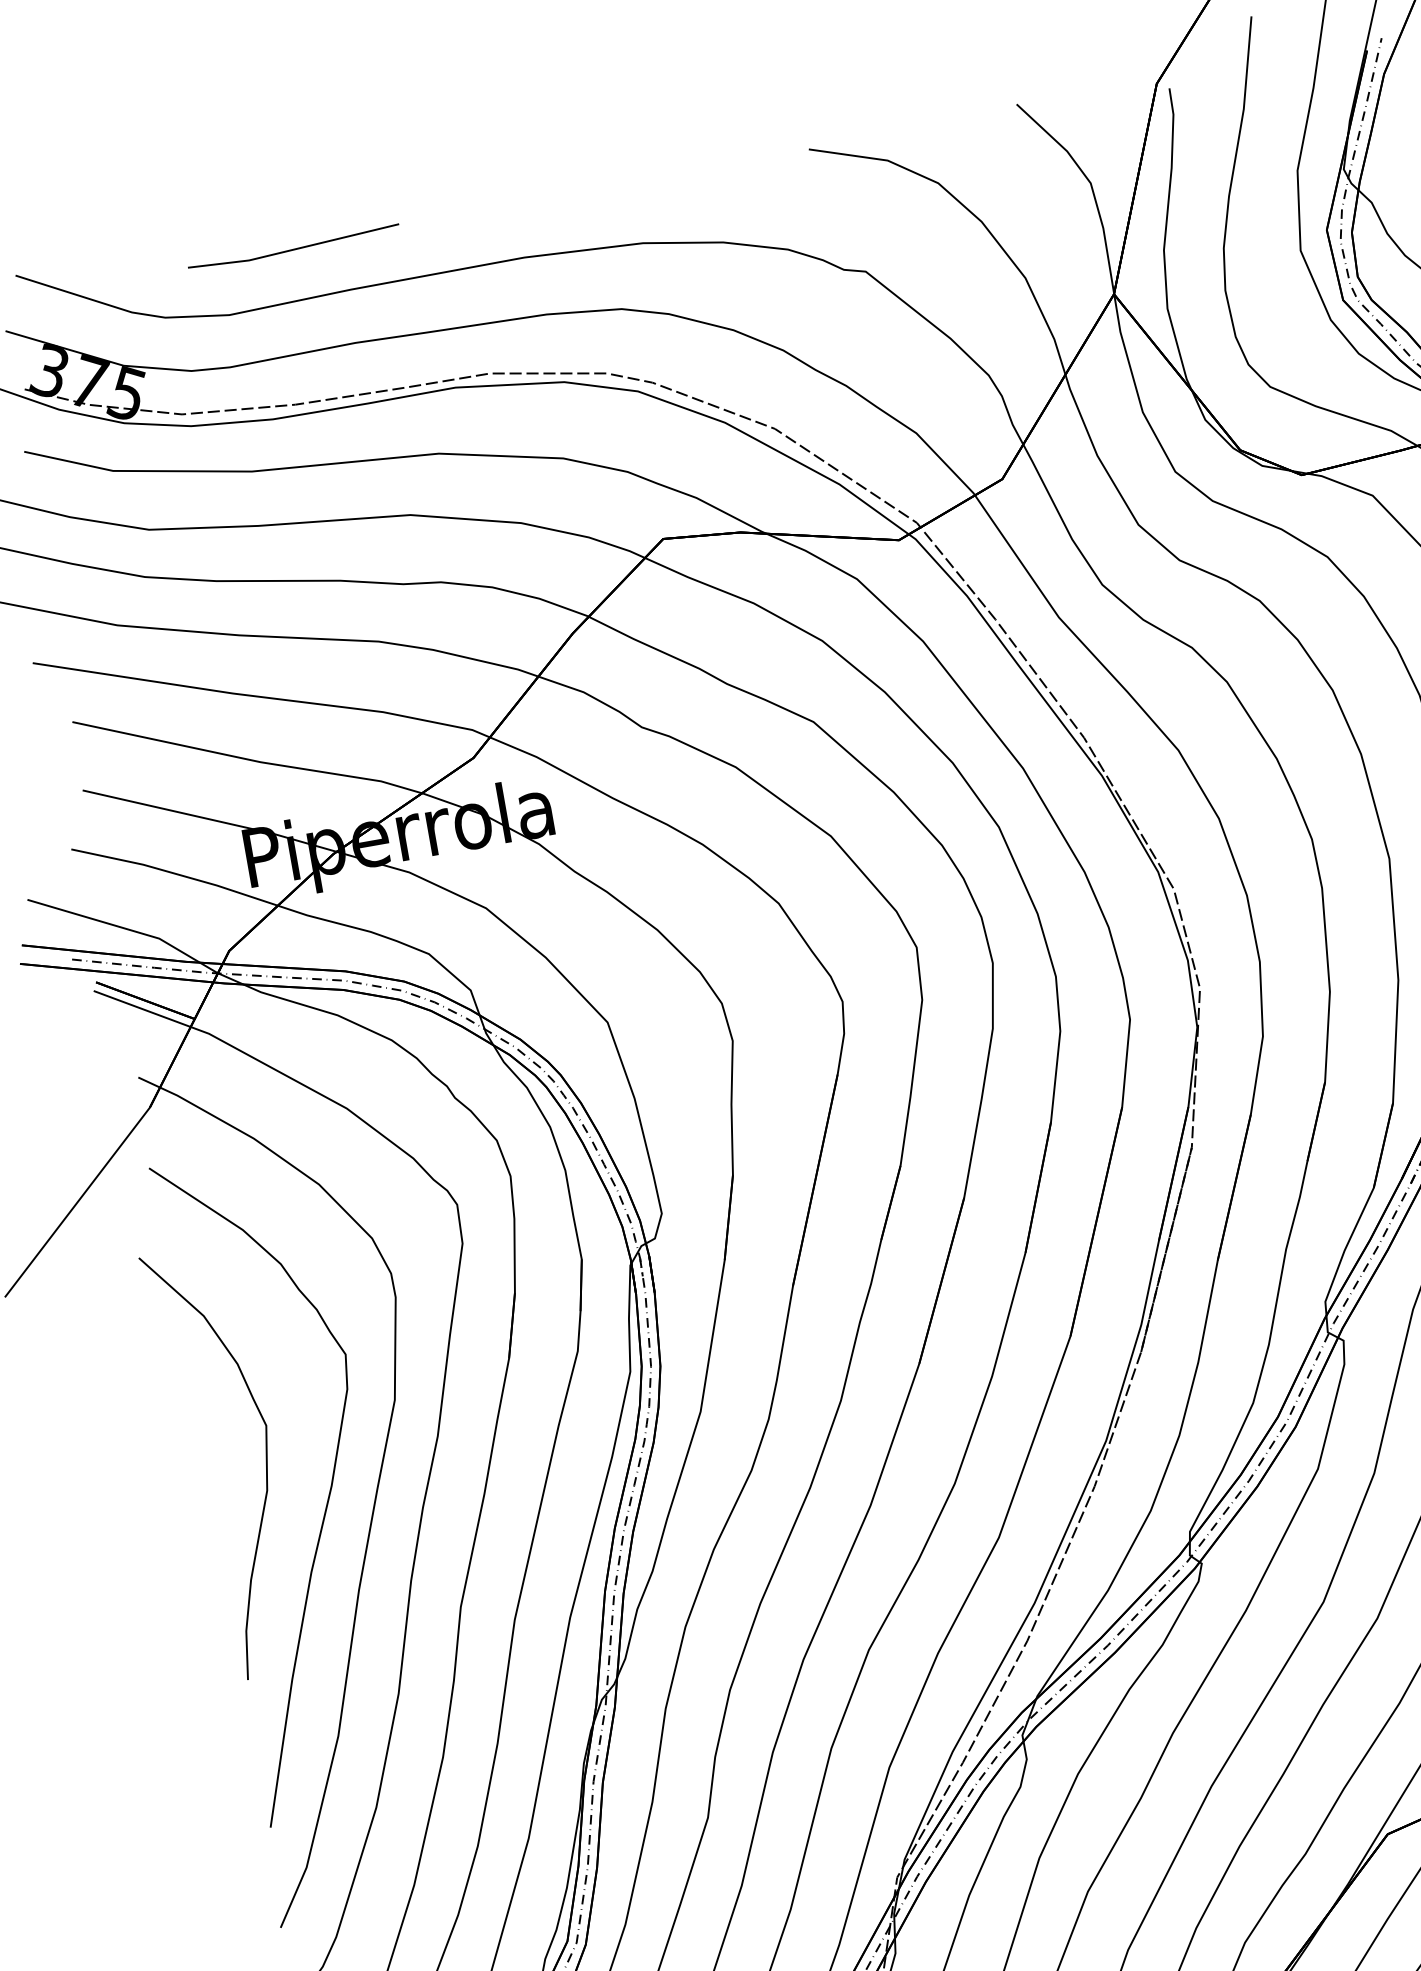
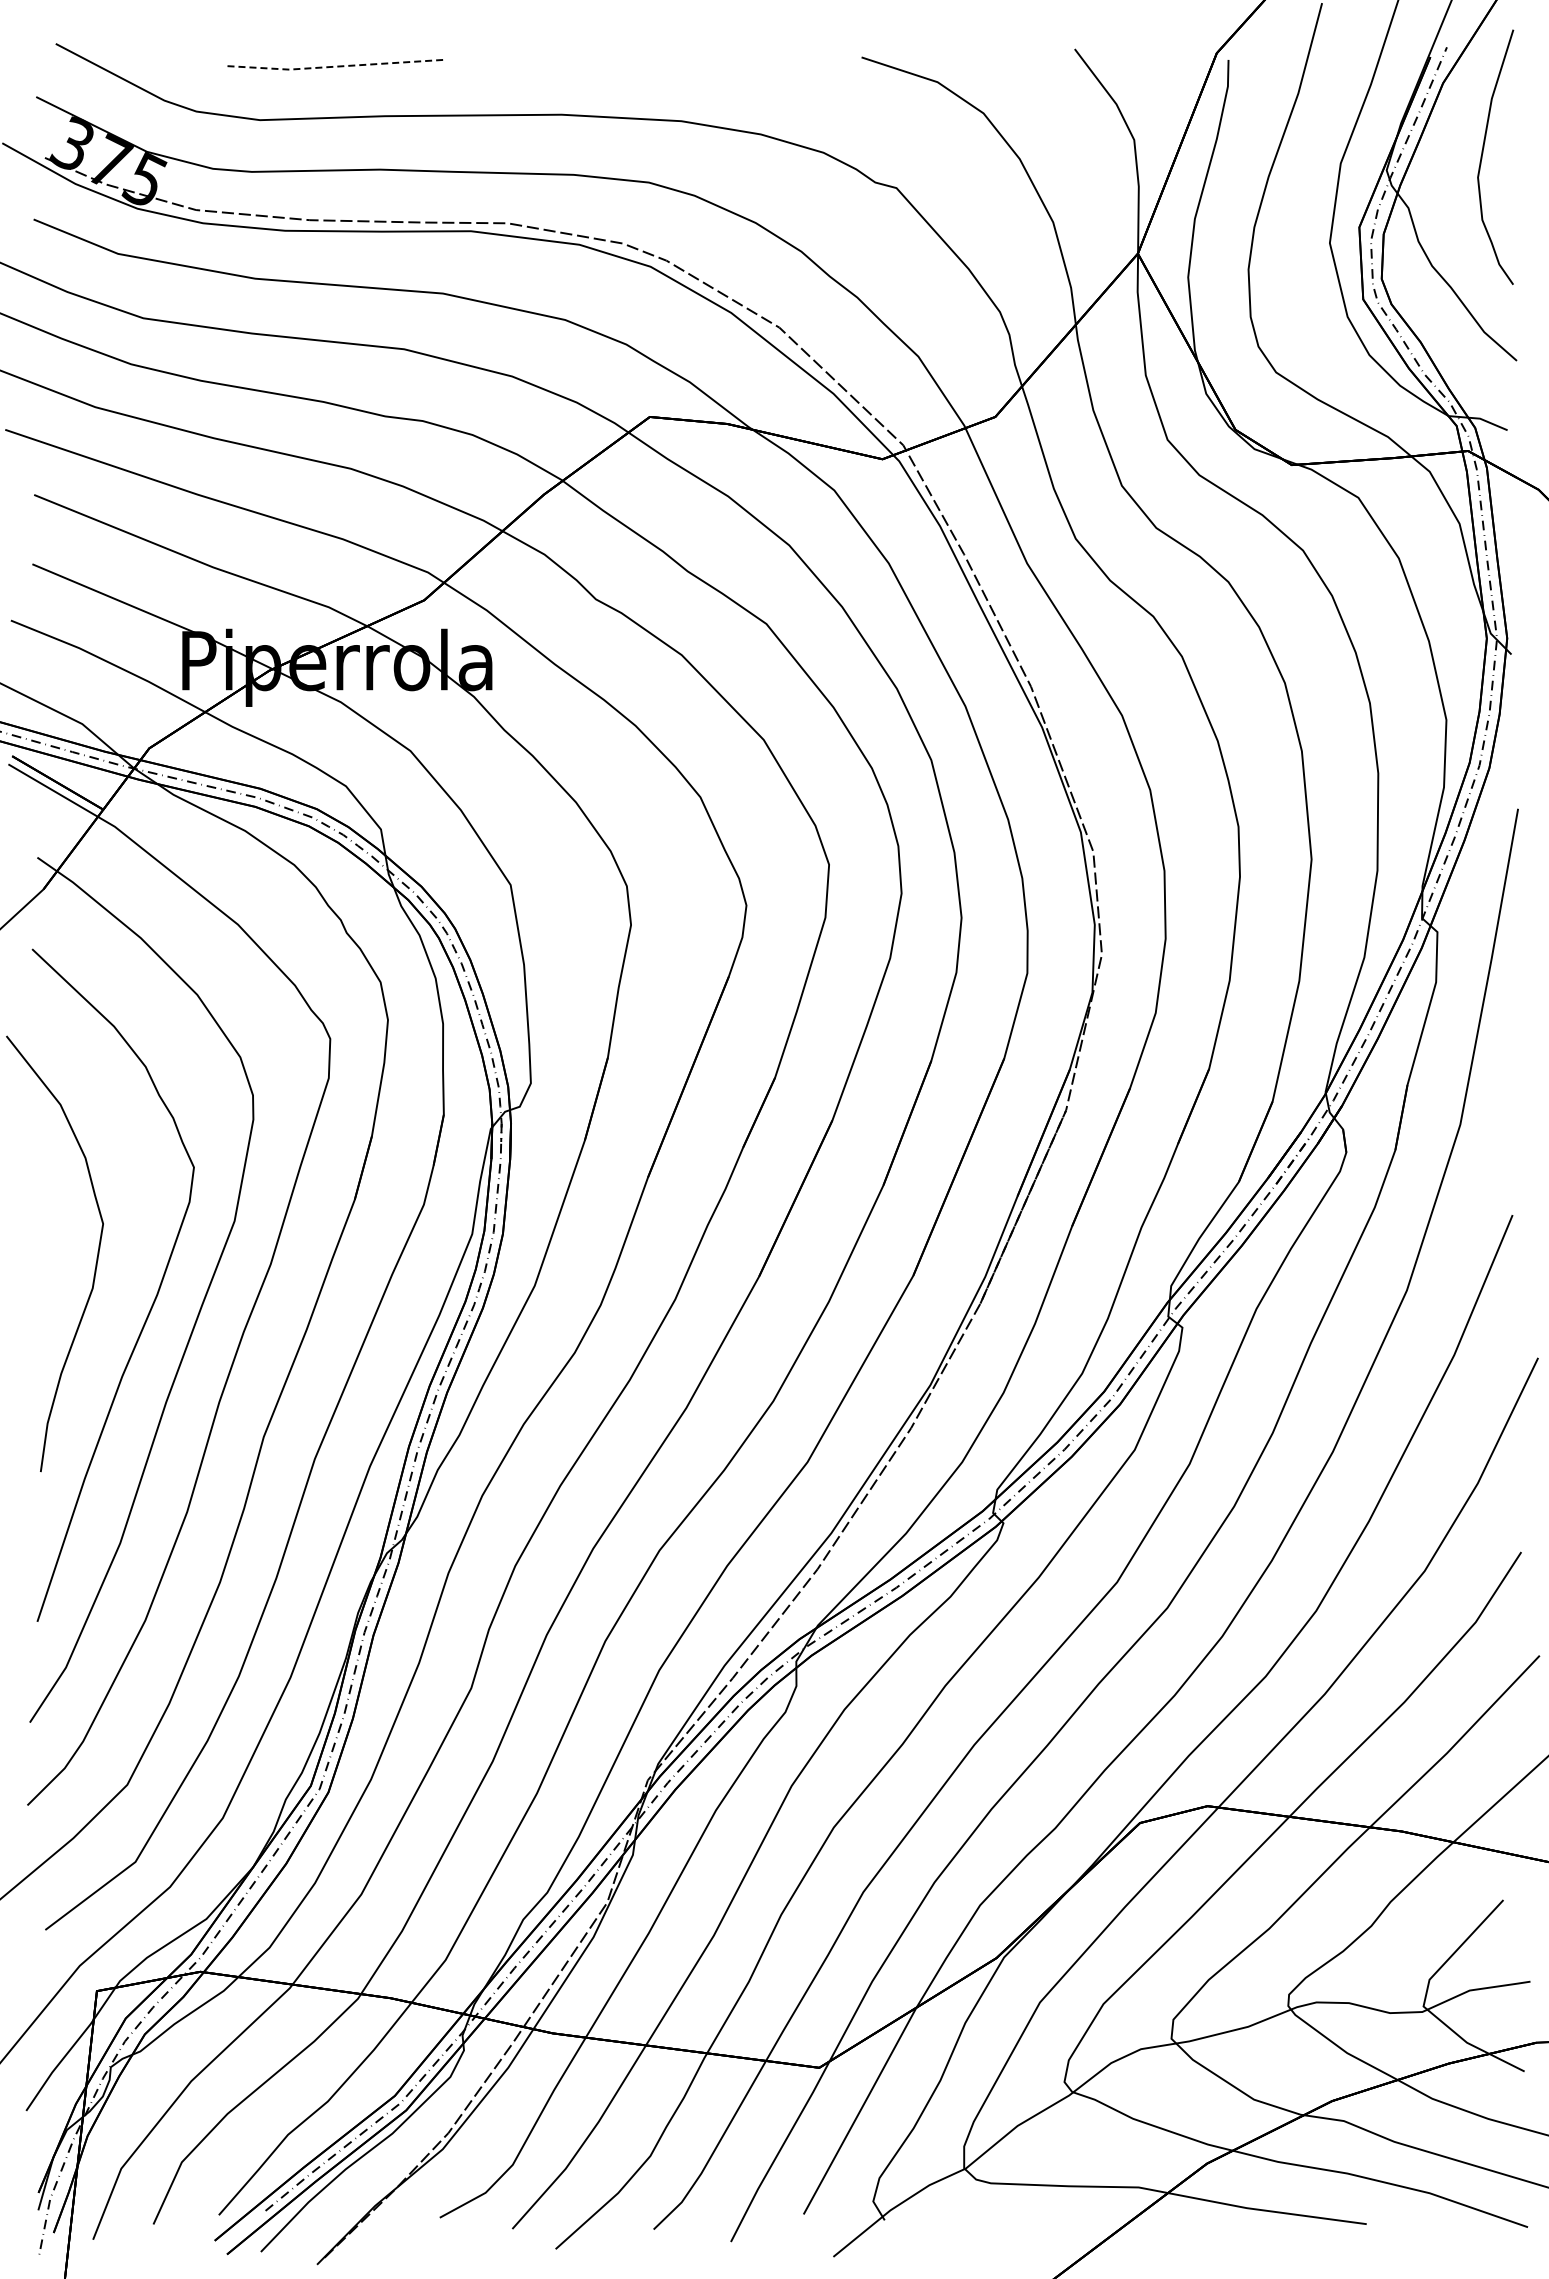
line: (294, 249) -> (335, 66), solid -> dashed

